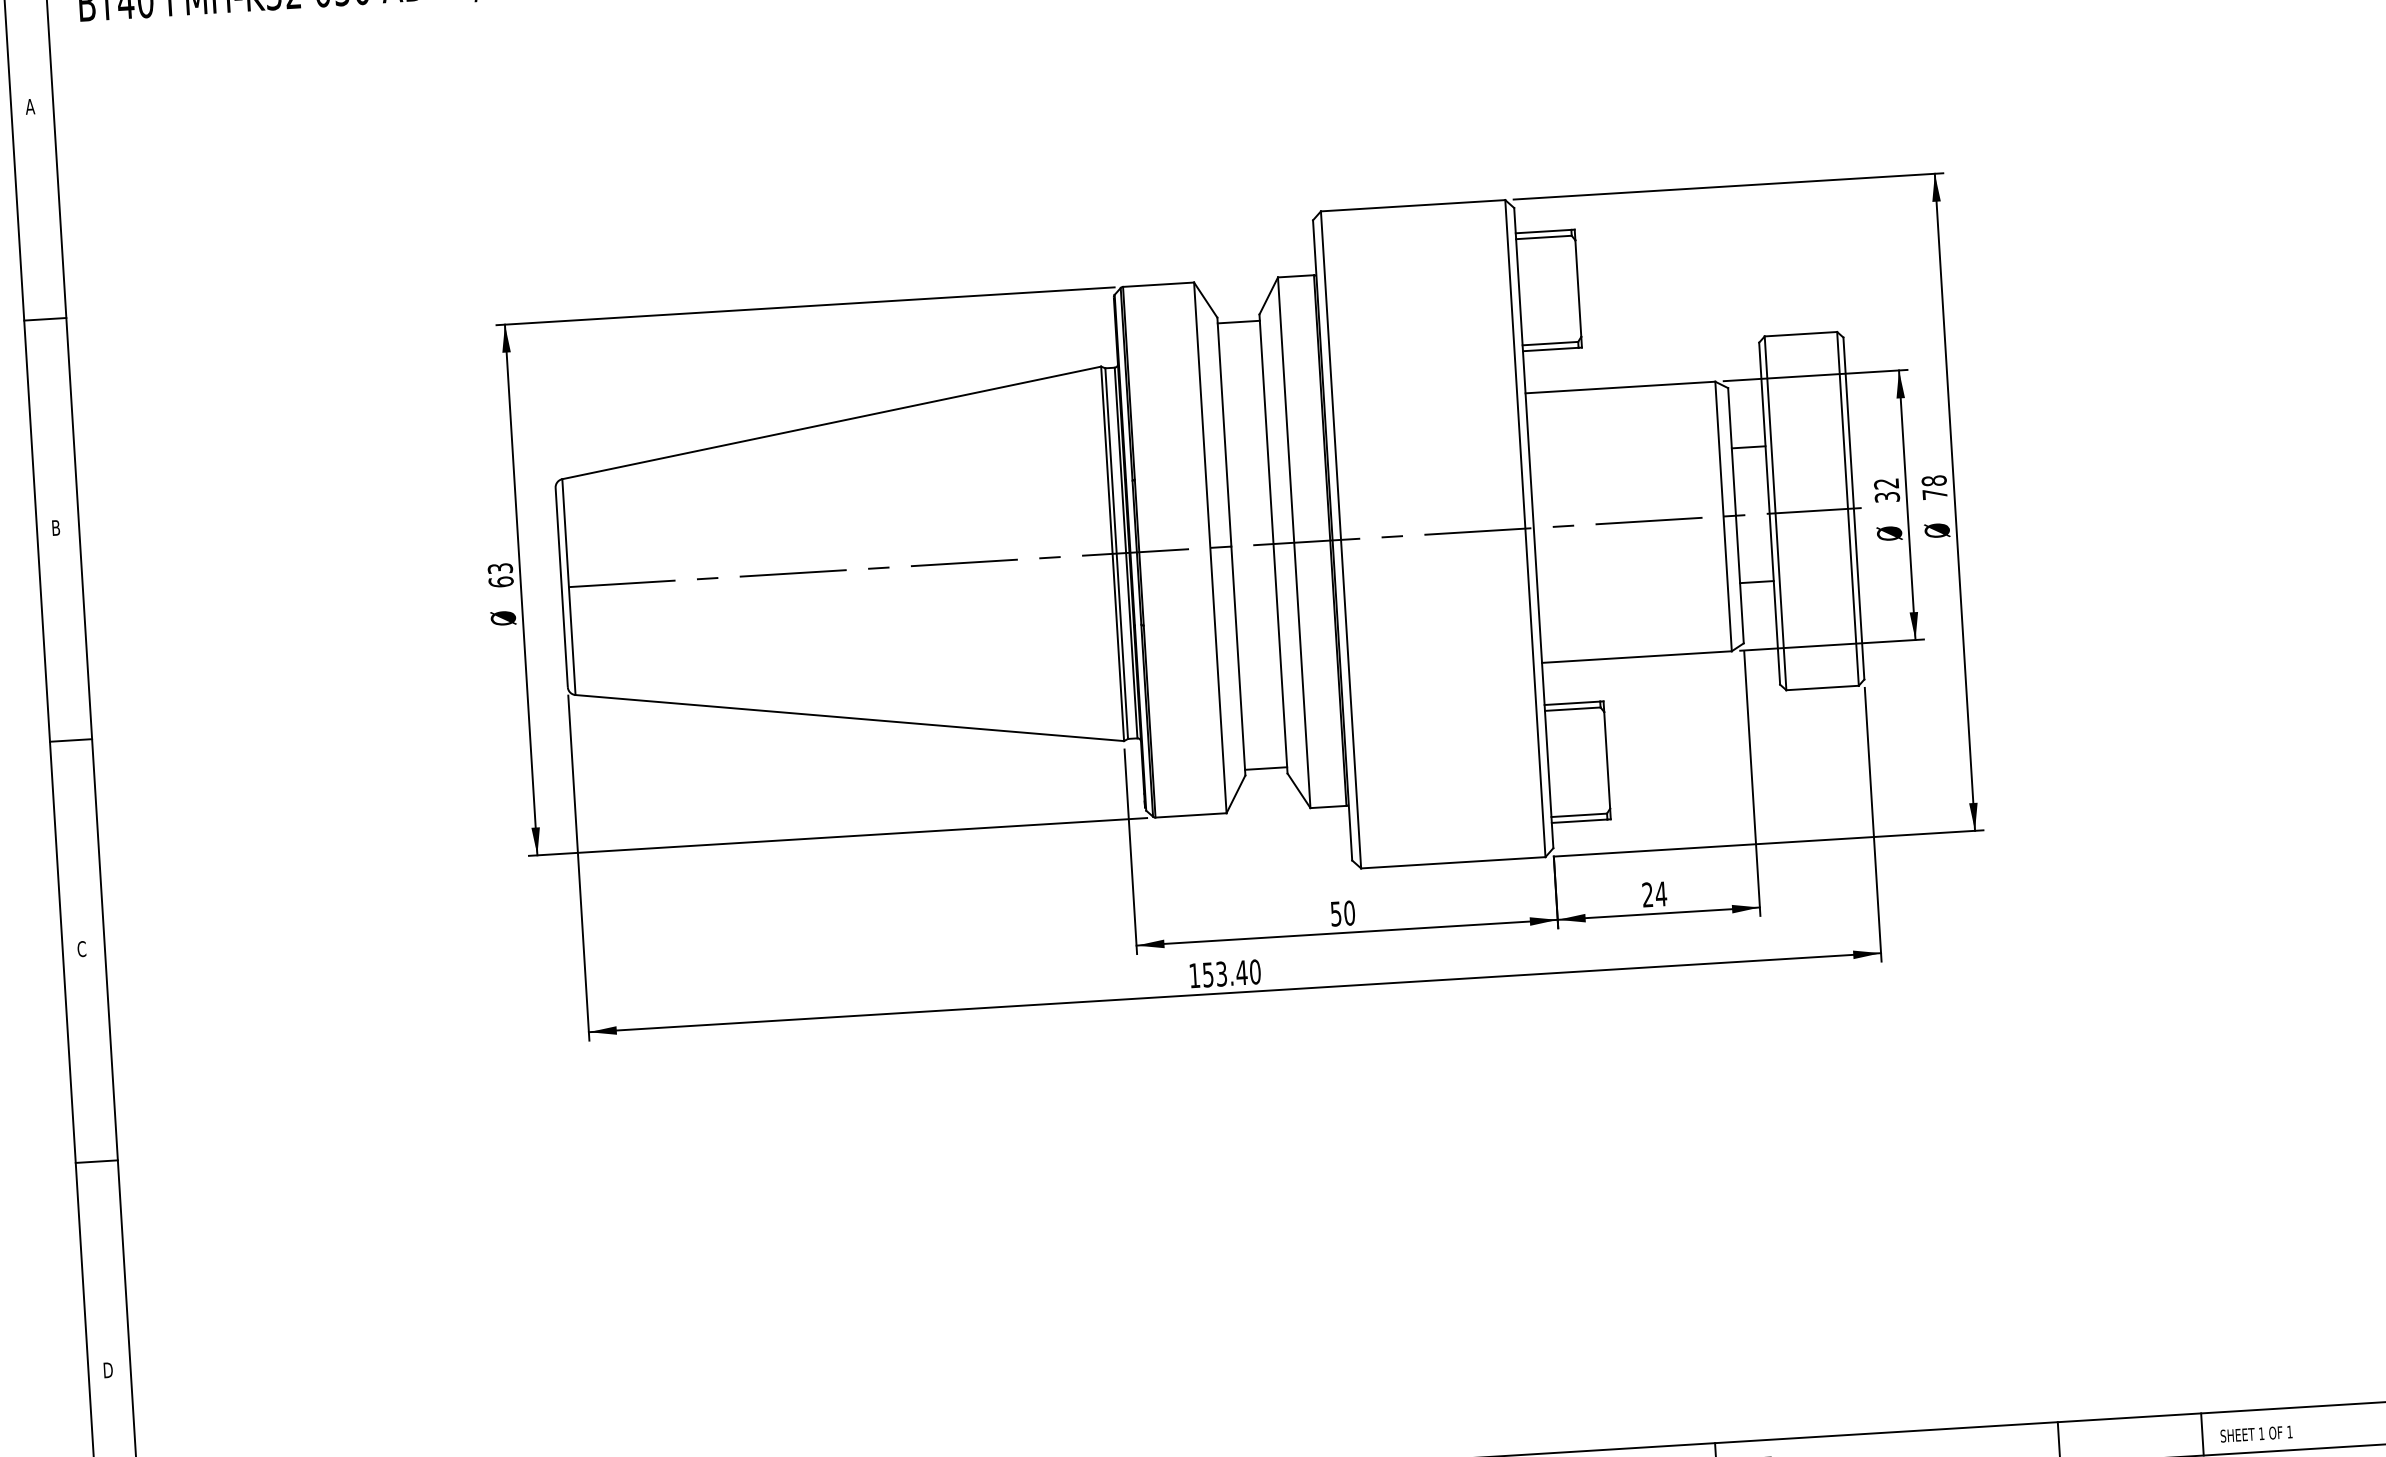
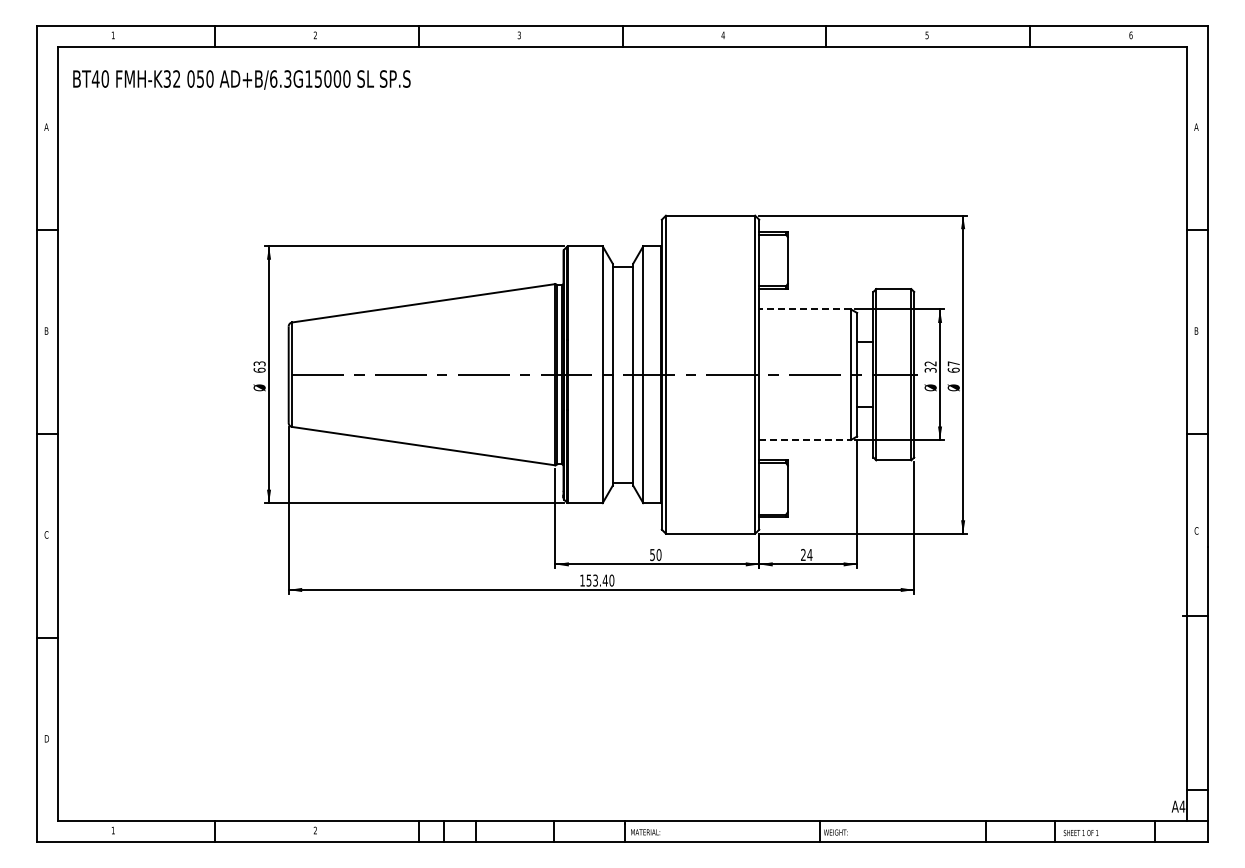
line: (1621, 387) -> (805, 309), solid -> dashed
text: (1934, 486) -> (953, 366), 78 -> 67
line: (1637, 656) -> (805, 439), solid -> dashed

